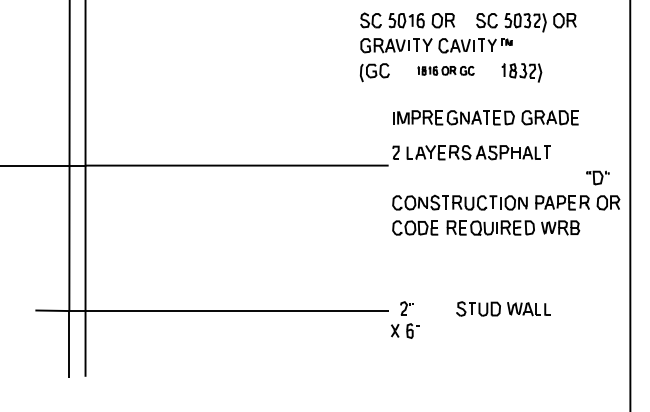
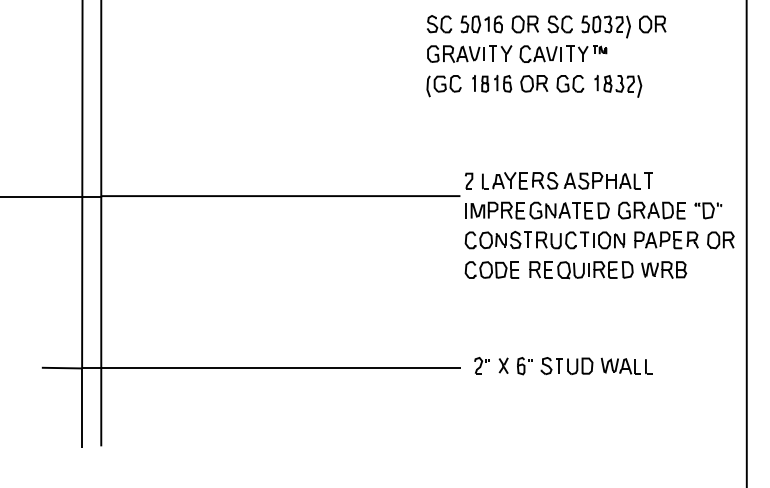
part: (526, 22) -> (607, 26), moved
part: (445, 70) -> (527, 83), size x1.67
part: (485, 117) -> (575, 210), moved
part: (405, 330) -> (515, 365), moved

